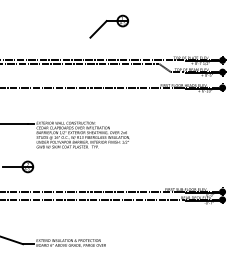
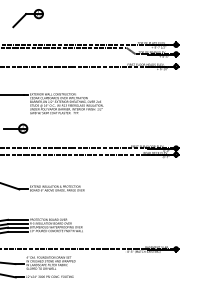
part: (108, 26) -> (27, 18), moved

